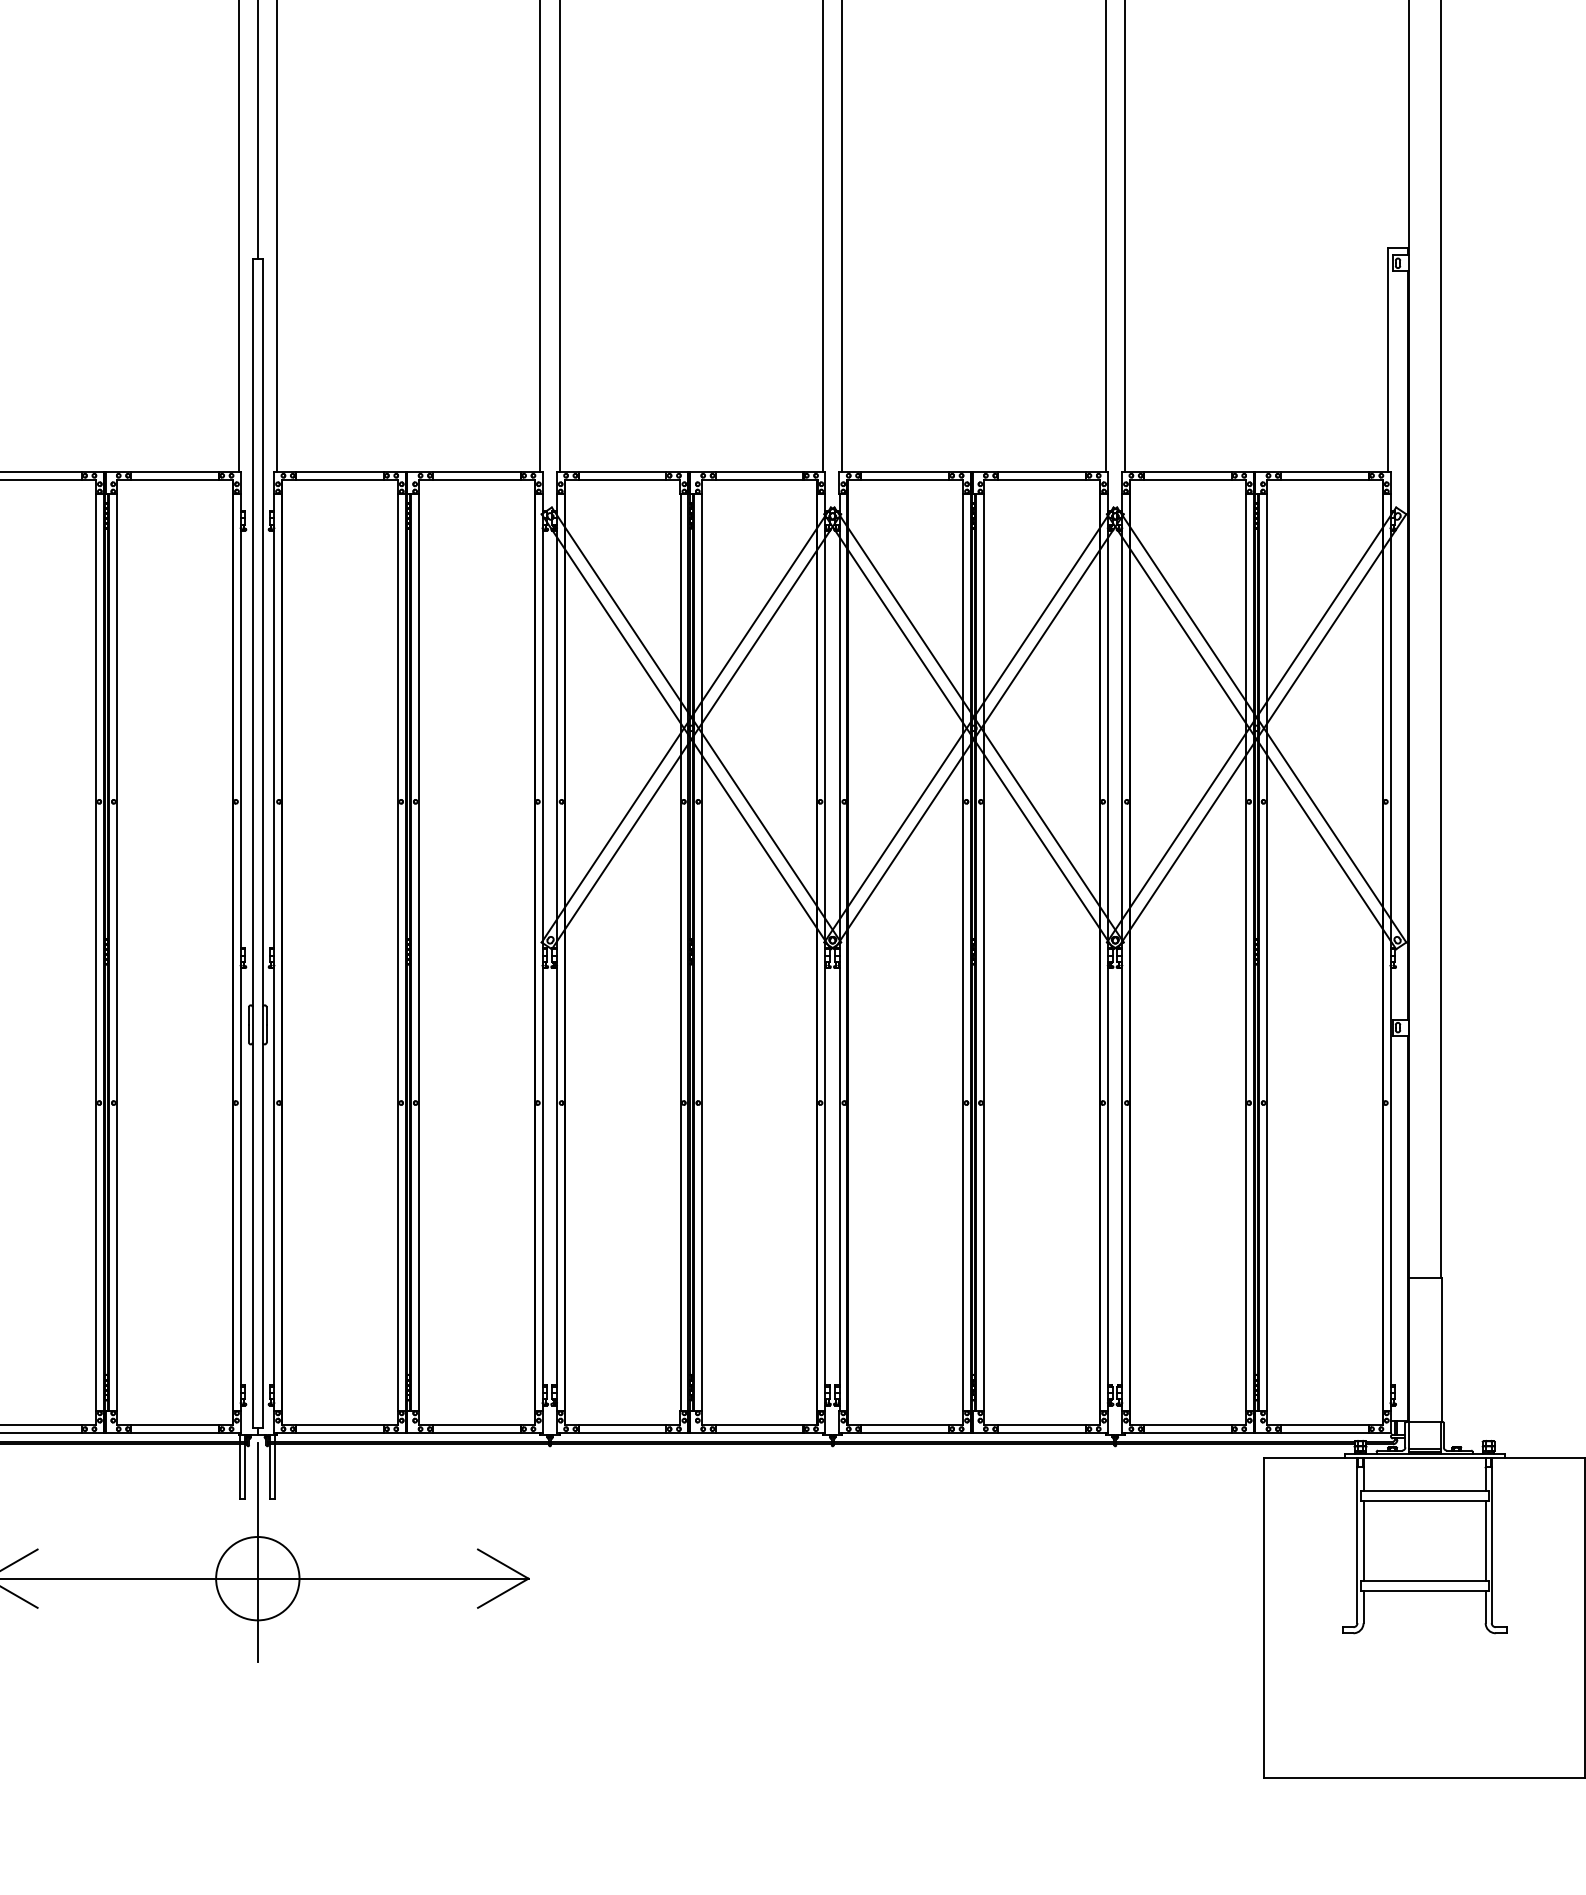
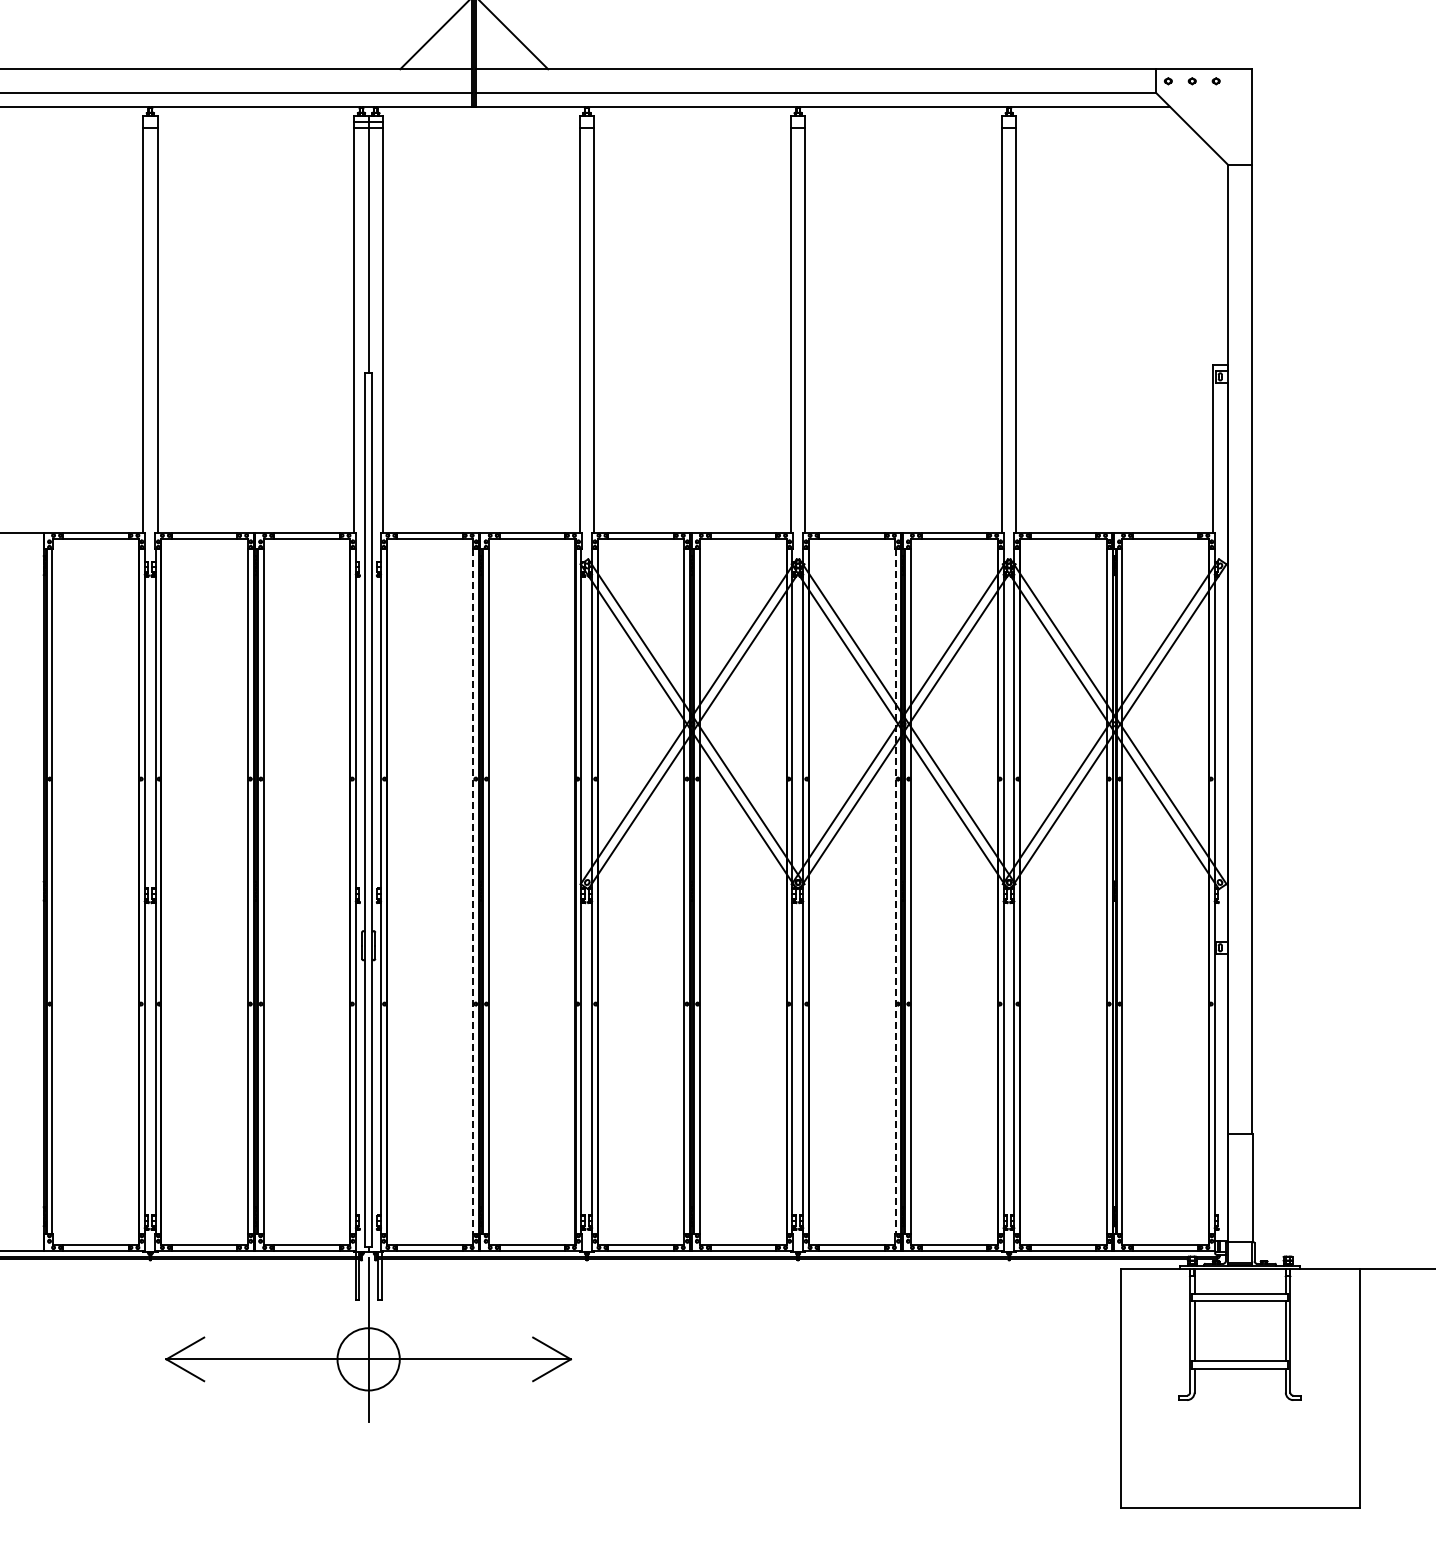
line: (398, 953) -> (473, 892), solid -> dashed
line: (963, 953) -> (895, 892), solid -> dashed

